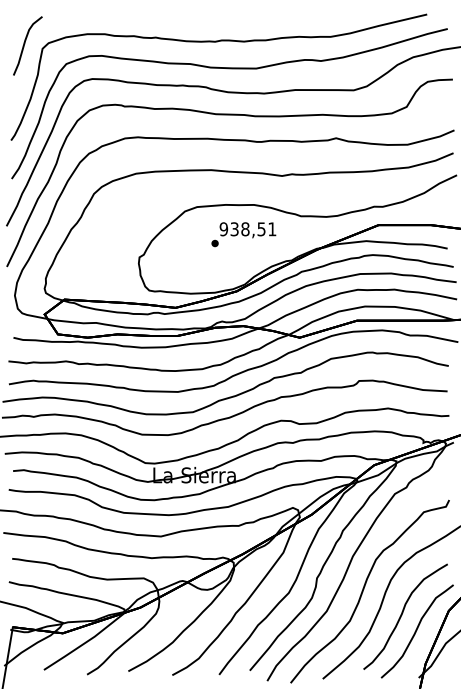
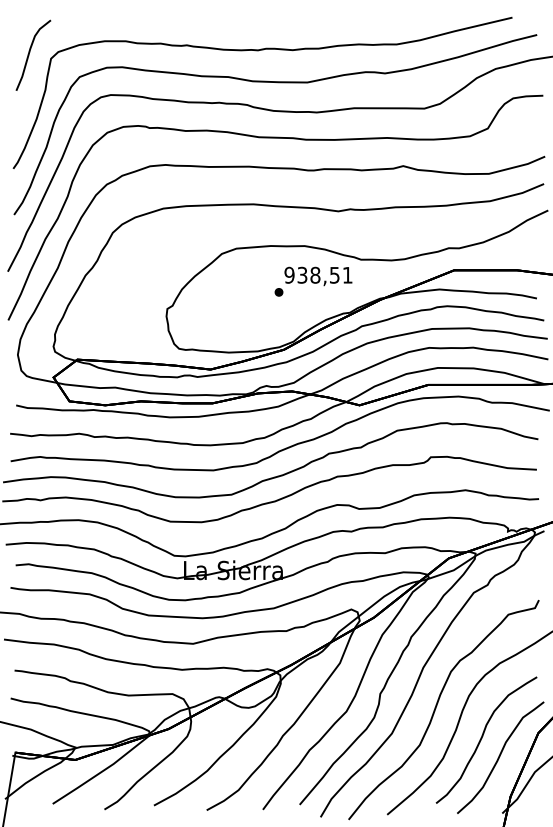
text: (243, 234) -> (313, 281), moved

